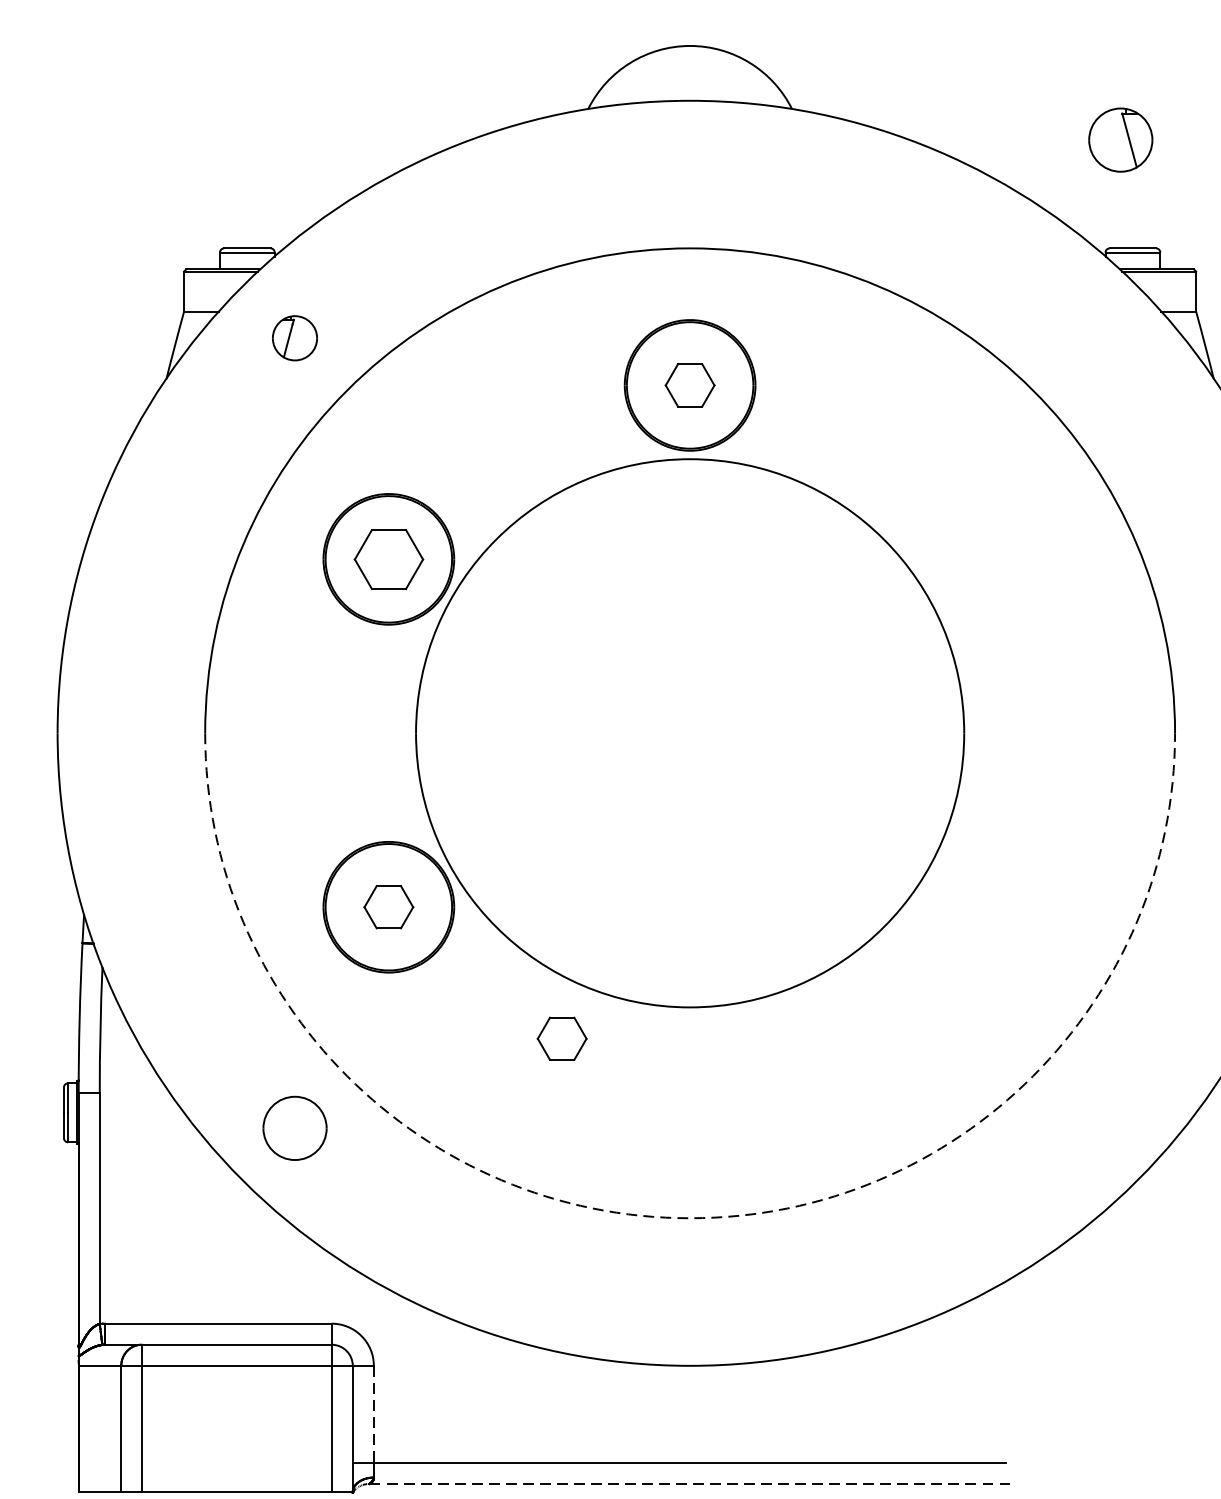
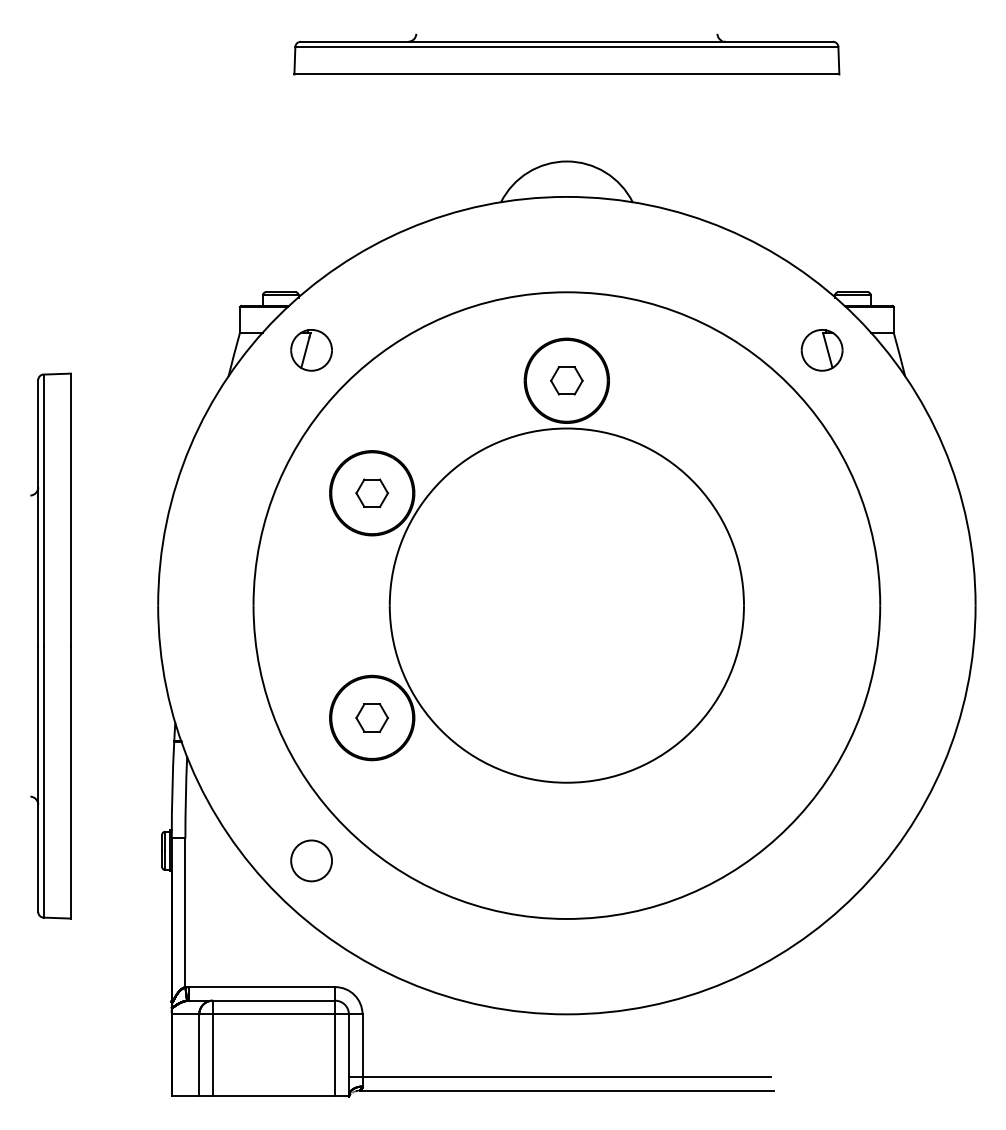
part: (1119, 140) -> (821, 350), moved
part: (294, 338) -> (311, 350), size x1.43
part: (387, 558) -> (371, 492), size x0.71
part: (561, 1037) -> (483, 802), removed
arc: (689, 1217) -> (566, 918), dashed -> solid
line: (373, 1415) -> (362, 1046), dashed -> solid
line: (691, 1483) -> (567, 1090), dashed -> solid

